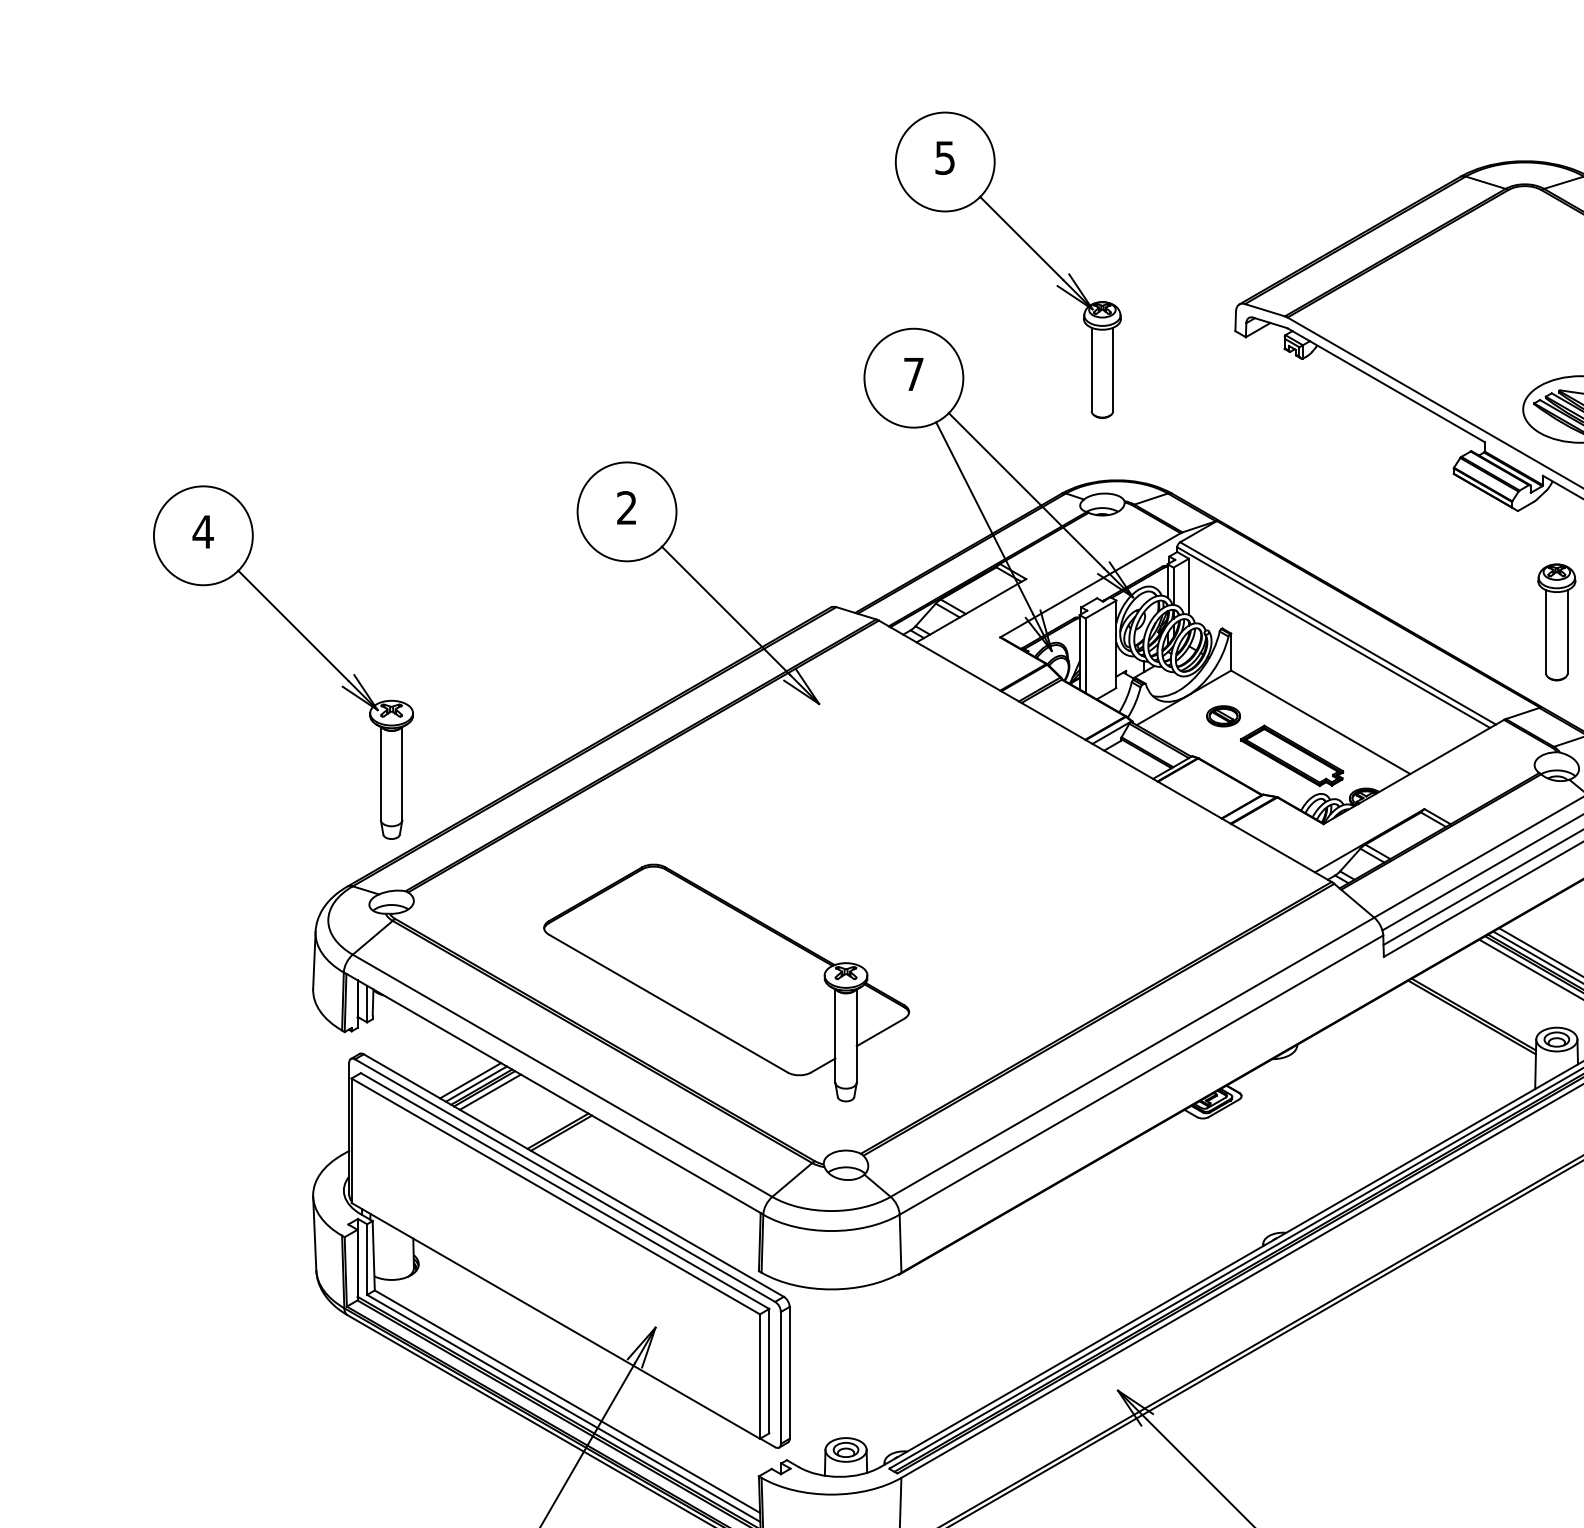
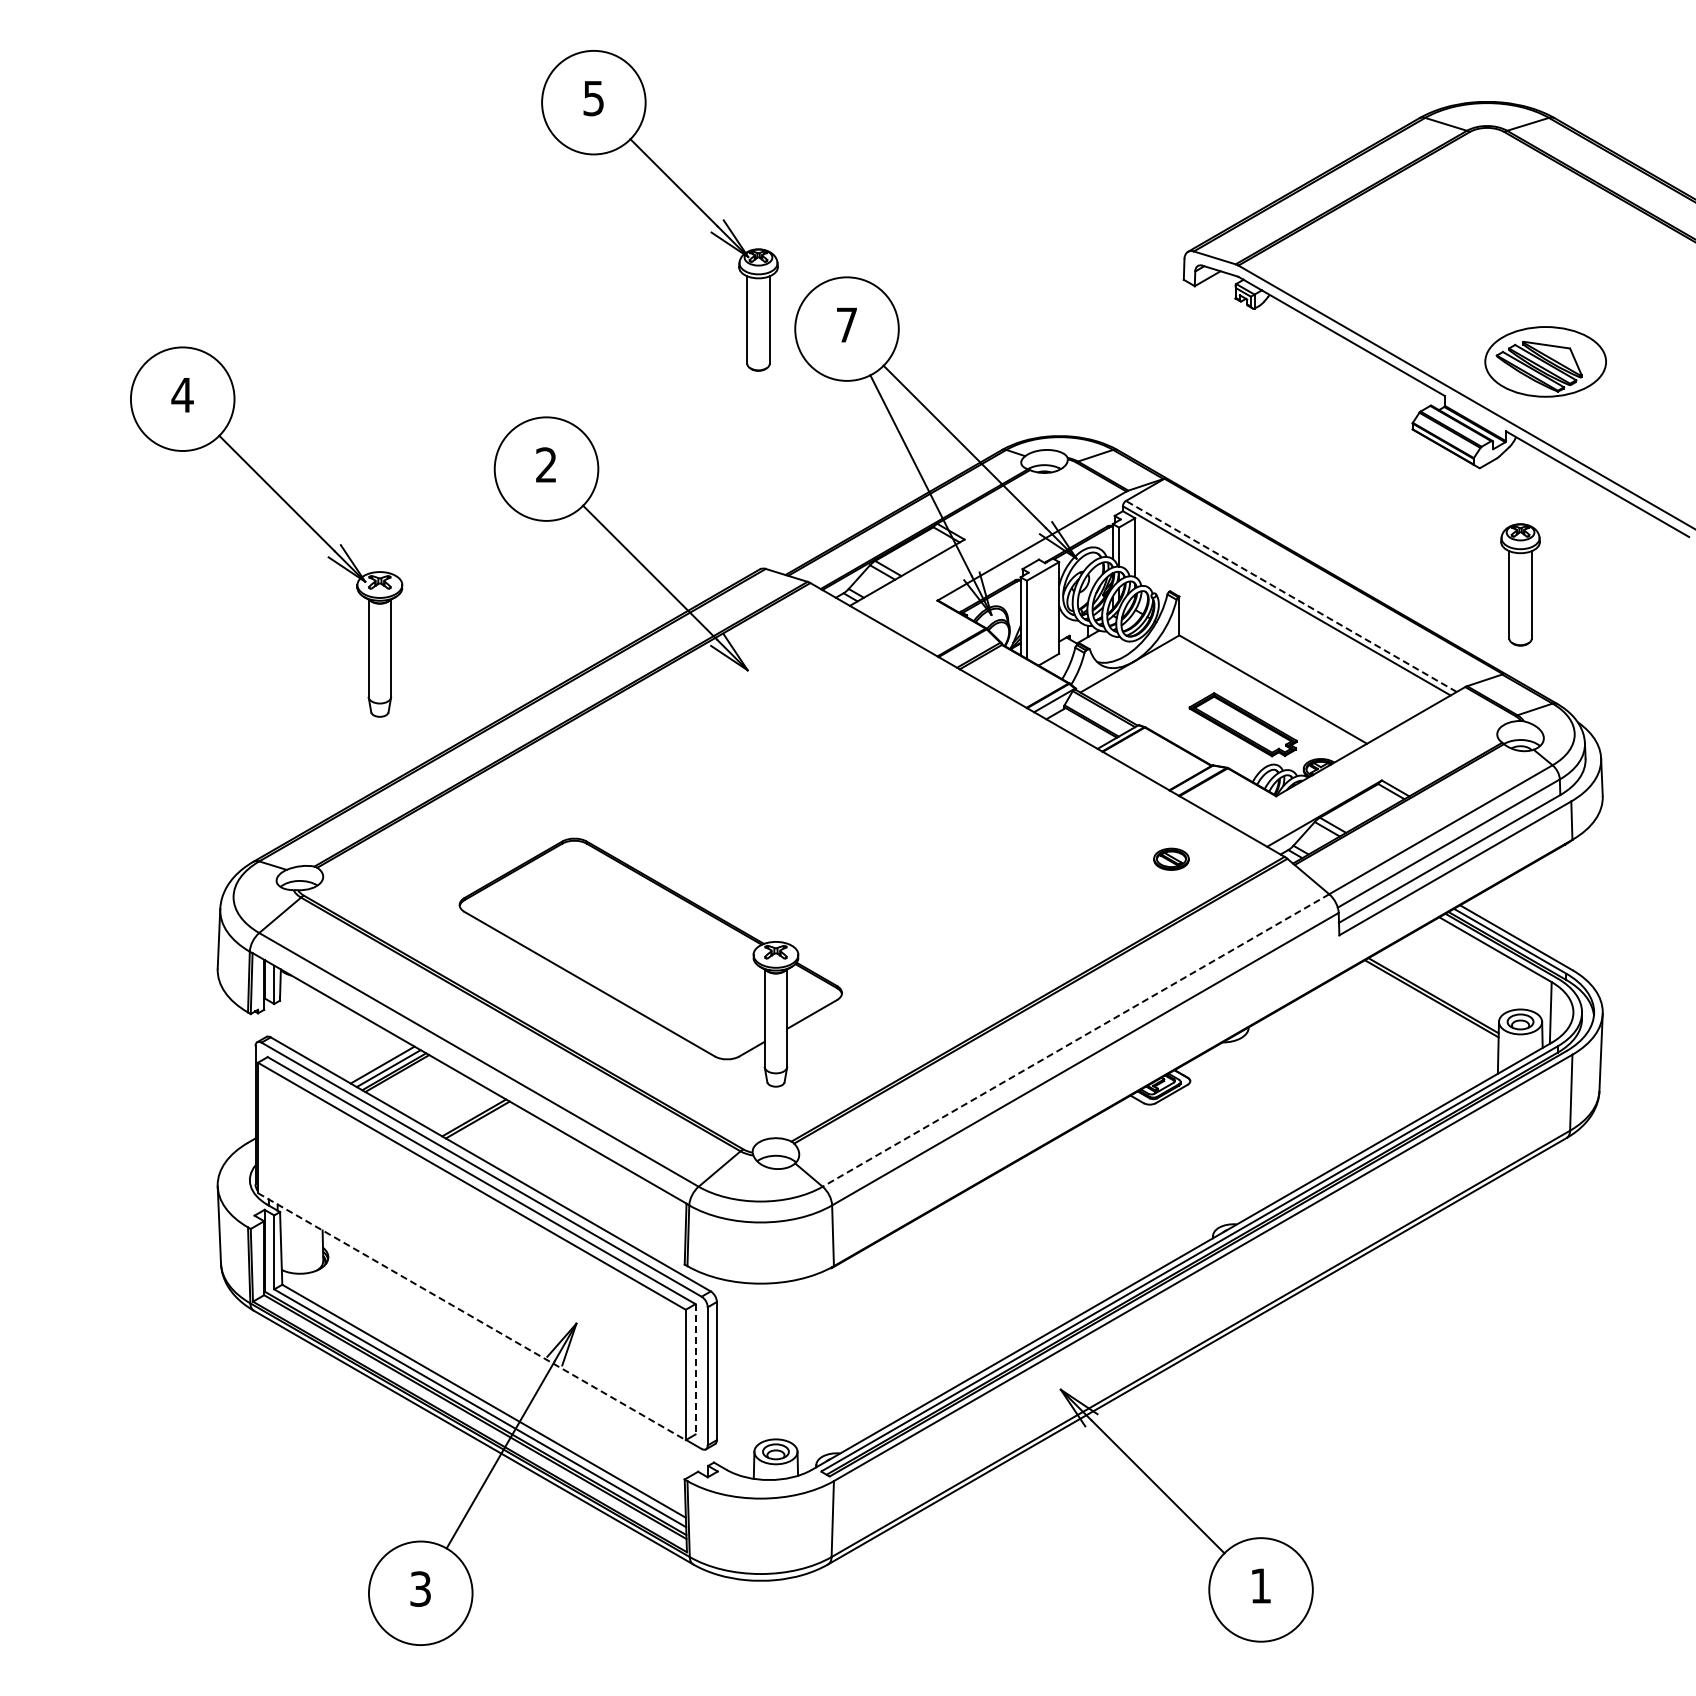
part: (1026, 244) -> (679, 189), moved
line: (1338, 633) -> (1291, 596), solid -> dashed
part: (305, 639) -> (289, 507), moved
part: (1223, 715) -> (1171, 858), moved
line: (1131, 1057) -> (1075, 1040), solid -> dashed
line: (490, 1091) -> (403, 1076), removed
line: (556, 1320) -> (472, 1316), solid -> dashed
line: (769, 1371) -> (695, 1369), solid -> dashed

